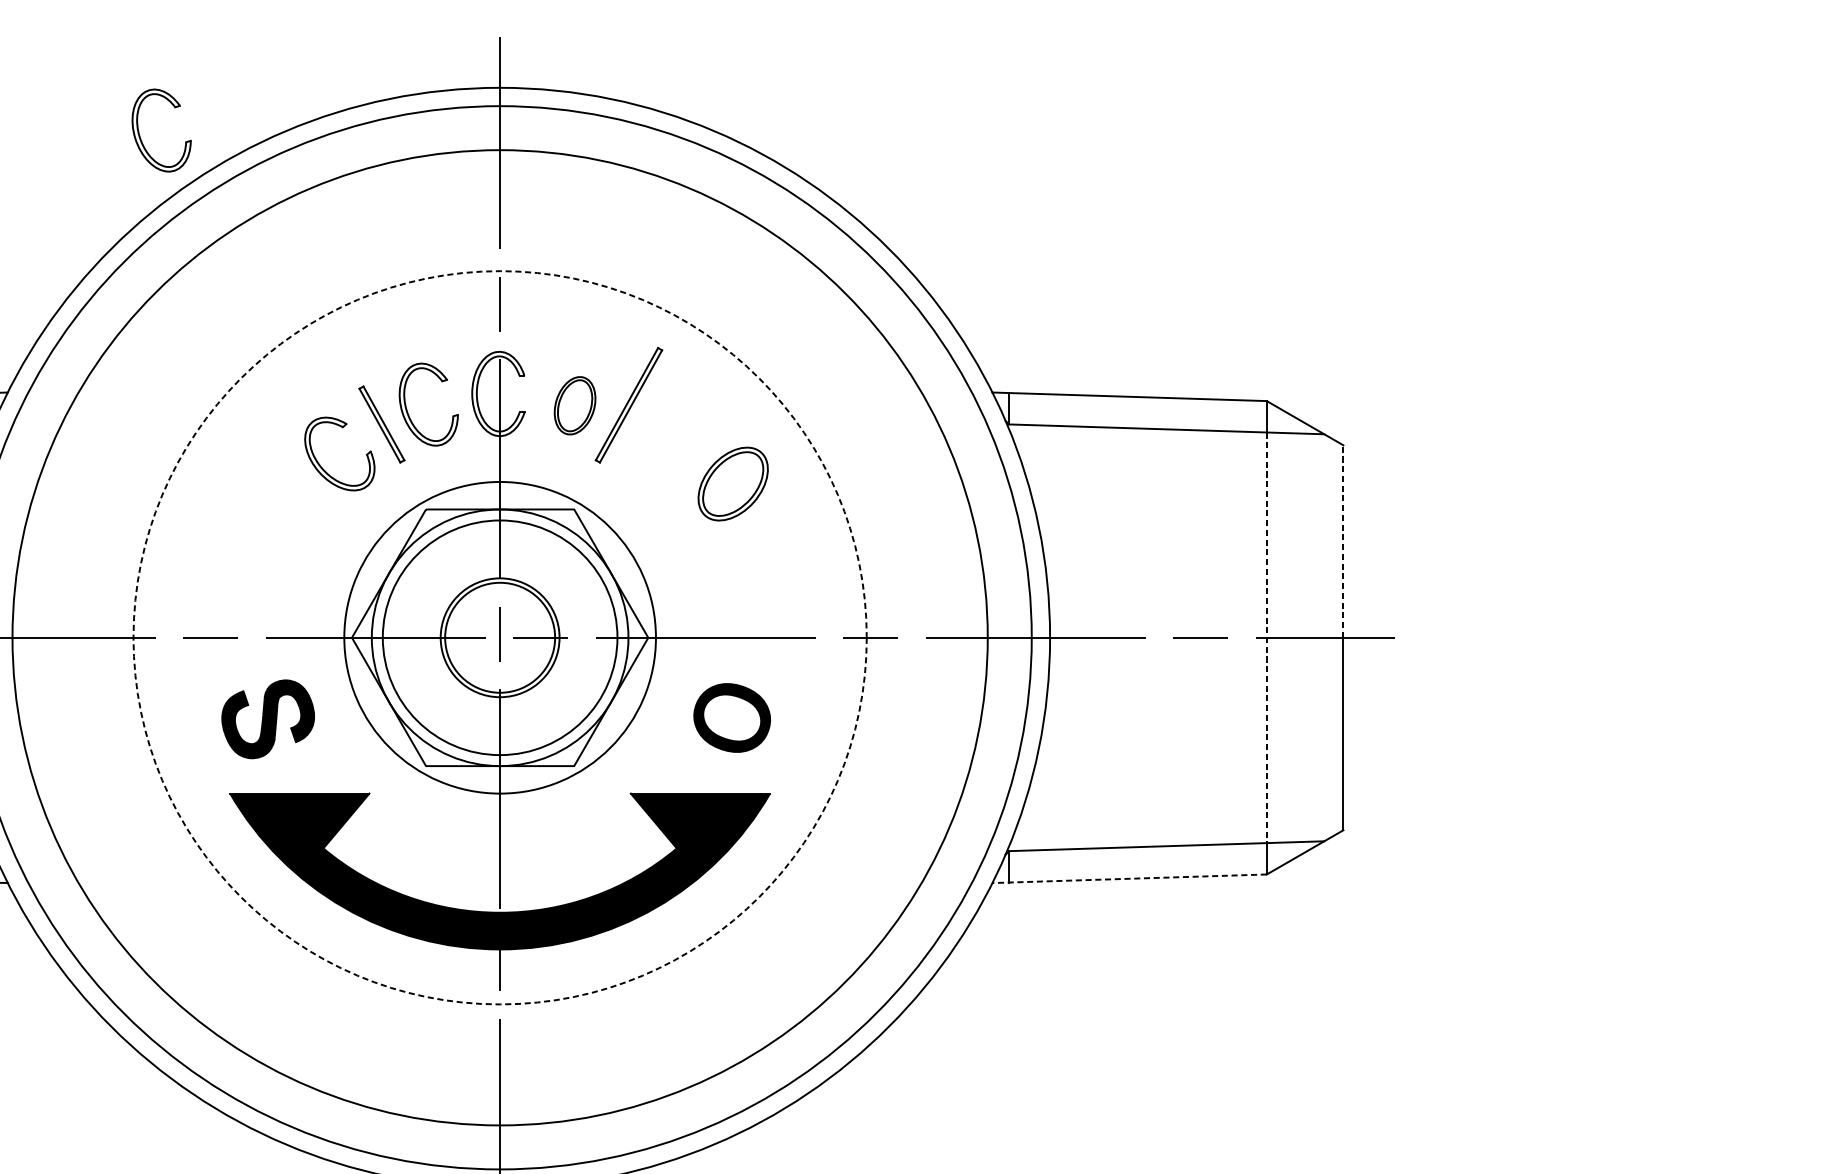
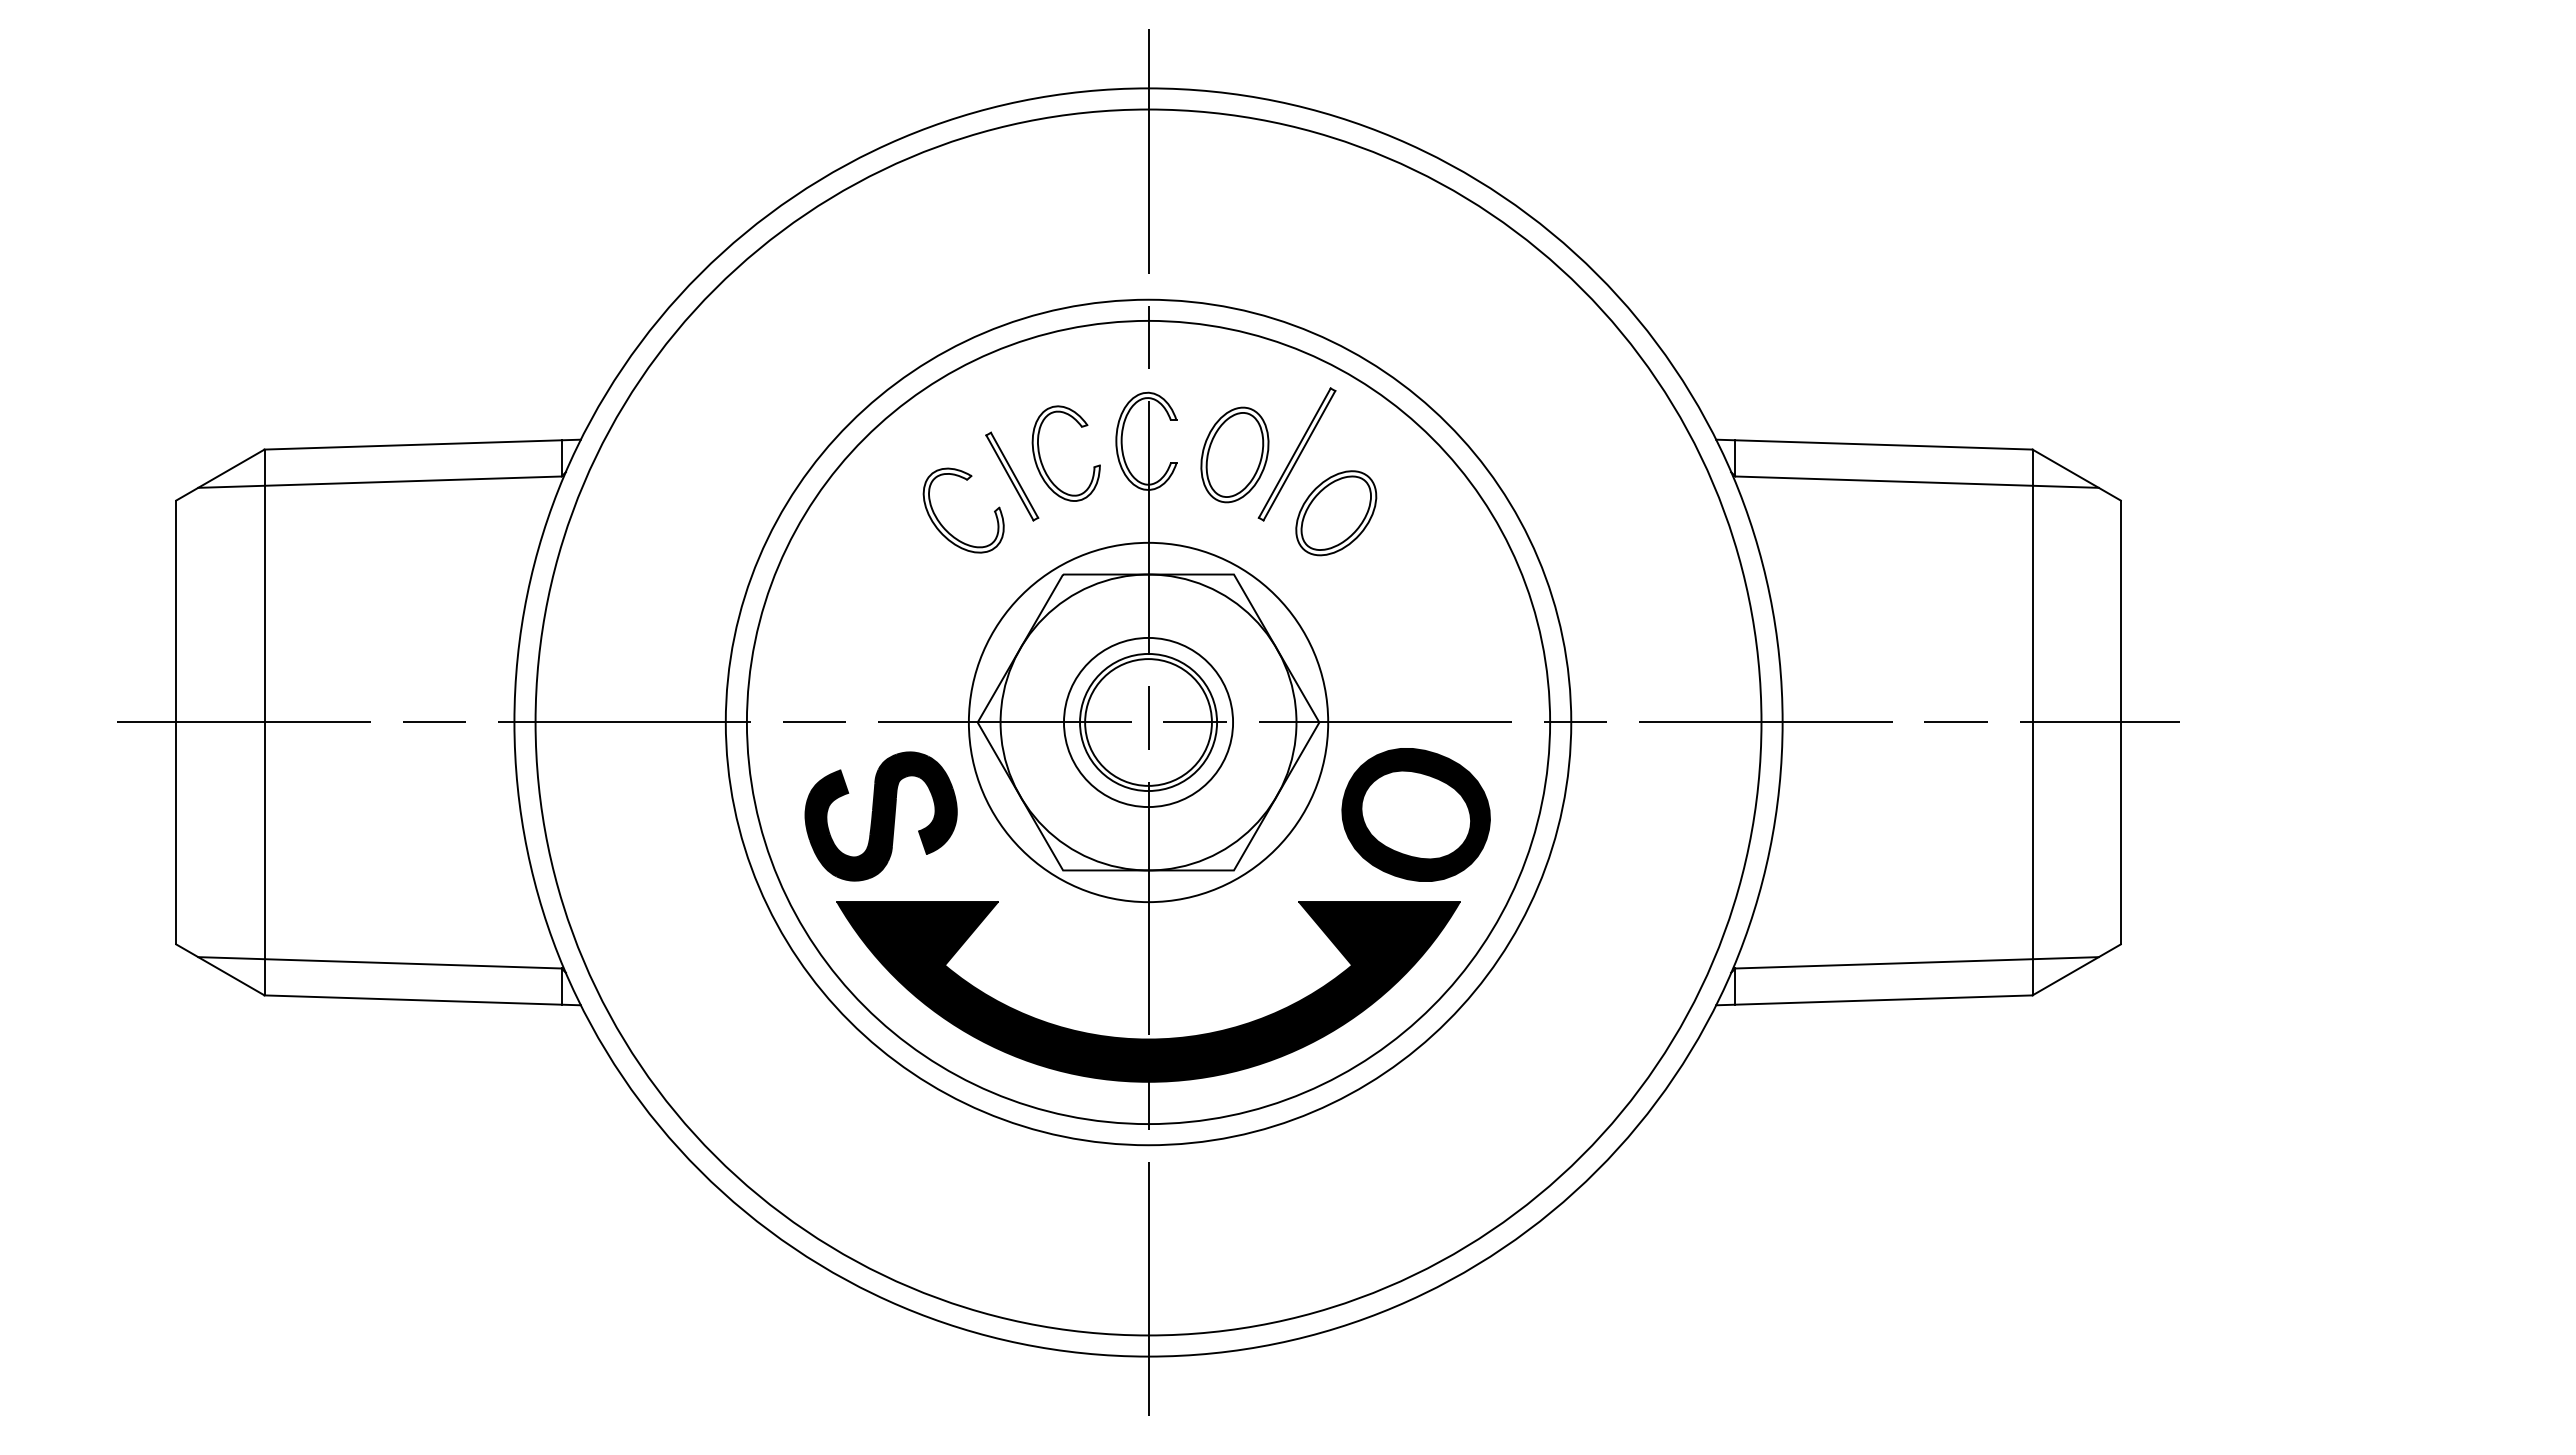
part: (140, 134) -> (733, 142), removed
part: (574, 405) -> (1234, 454), size x1.43
part: (733, 484) -> (1336, 513), moved
line: (1343, 541) -> (2120, 611), dashed -> solid
circle: (500, 637) -> (1148, 722), dashed -> solid
circle: (500, 637) -> (1148, 722), size x0.62
circle: (500, 637) -> (1148, 722), size x0.71
line: (1266, 637) -> (2032, 722), dashed -> solid
part: (731, 717) -> (1415, 814), size x1.67
part: (267, 719) -> (880, 816), size x1.43
line: (1128, 878) -> (1873, 1000), dashed -> solid

